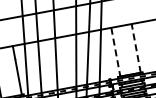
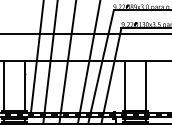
line: (135, 48) -> (145, 85), dashed -> solid
line: (116, 51) -> (125, 85), dashed -> solid

